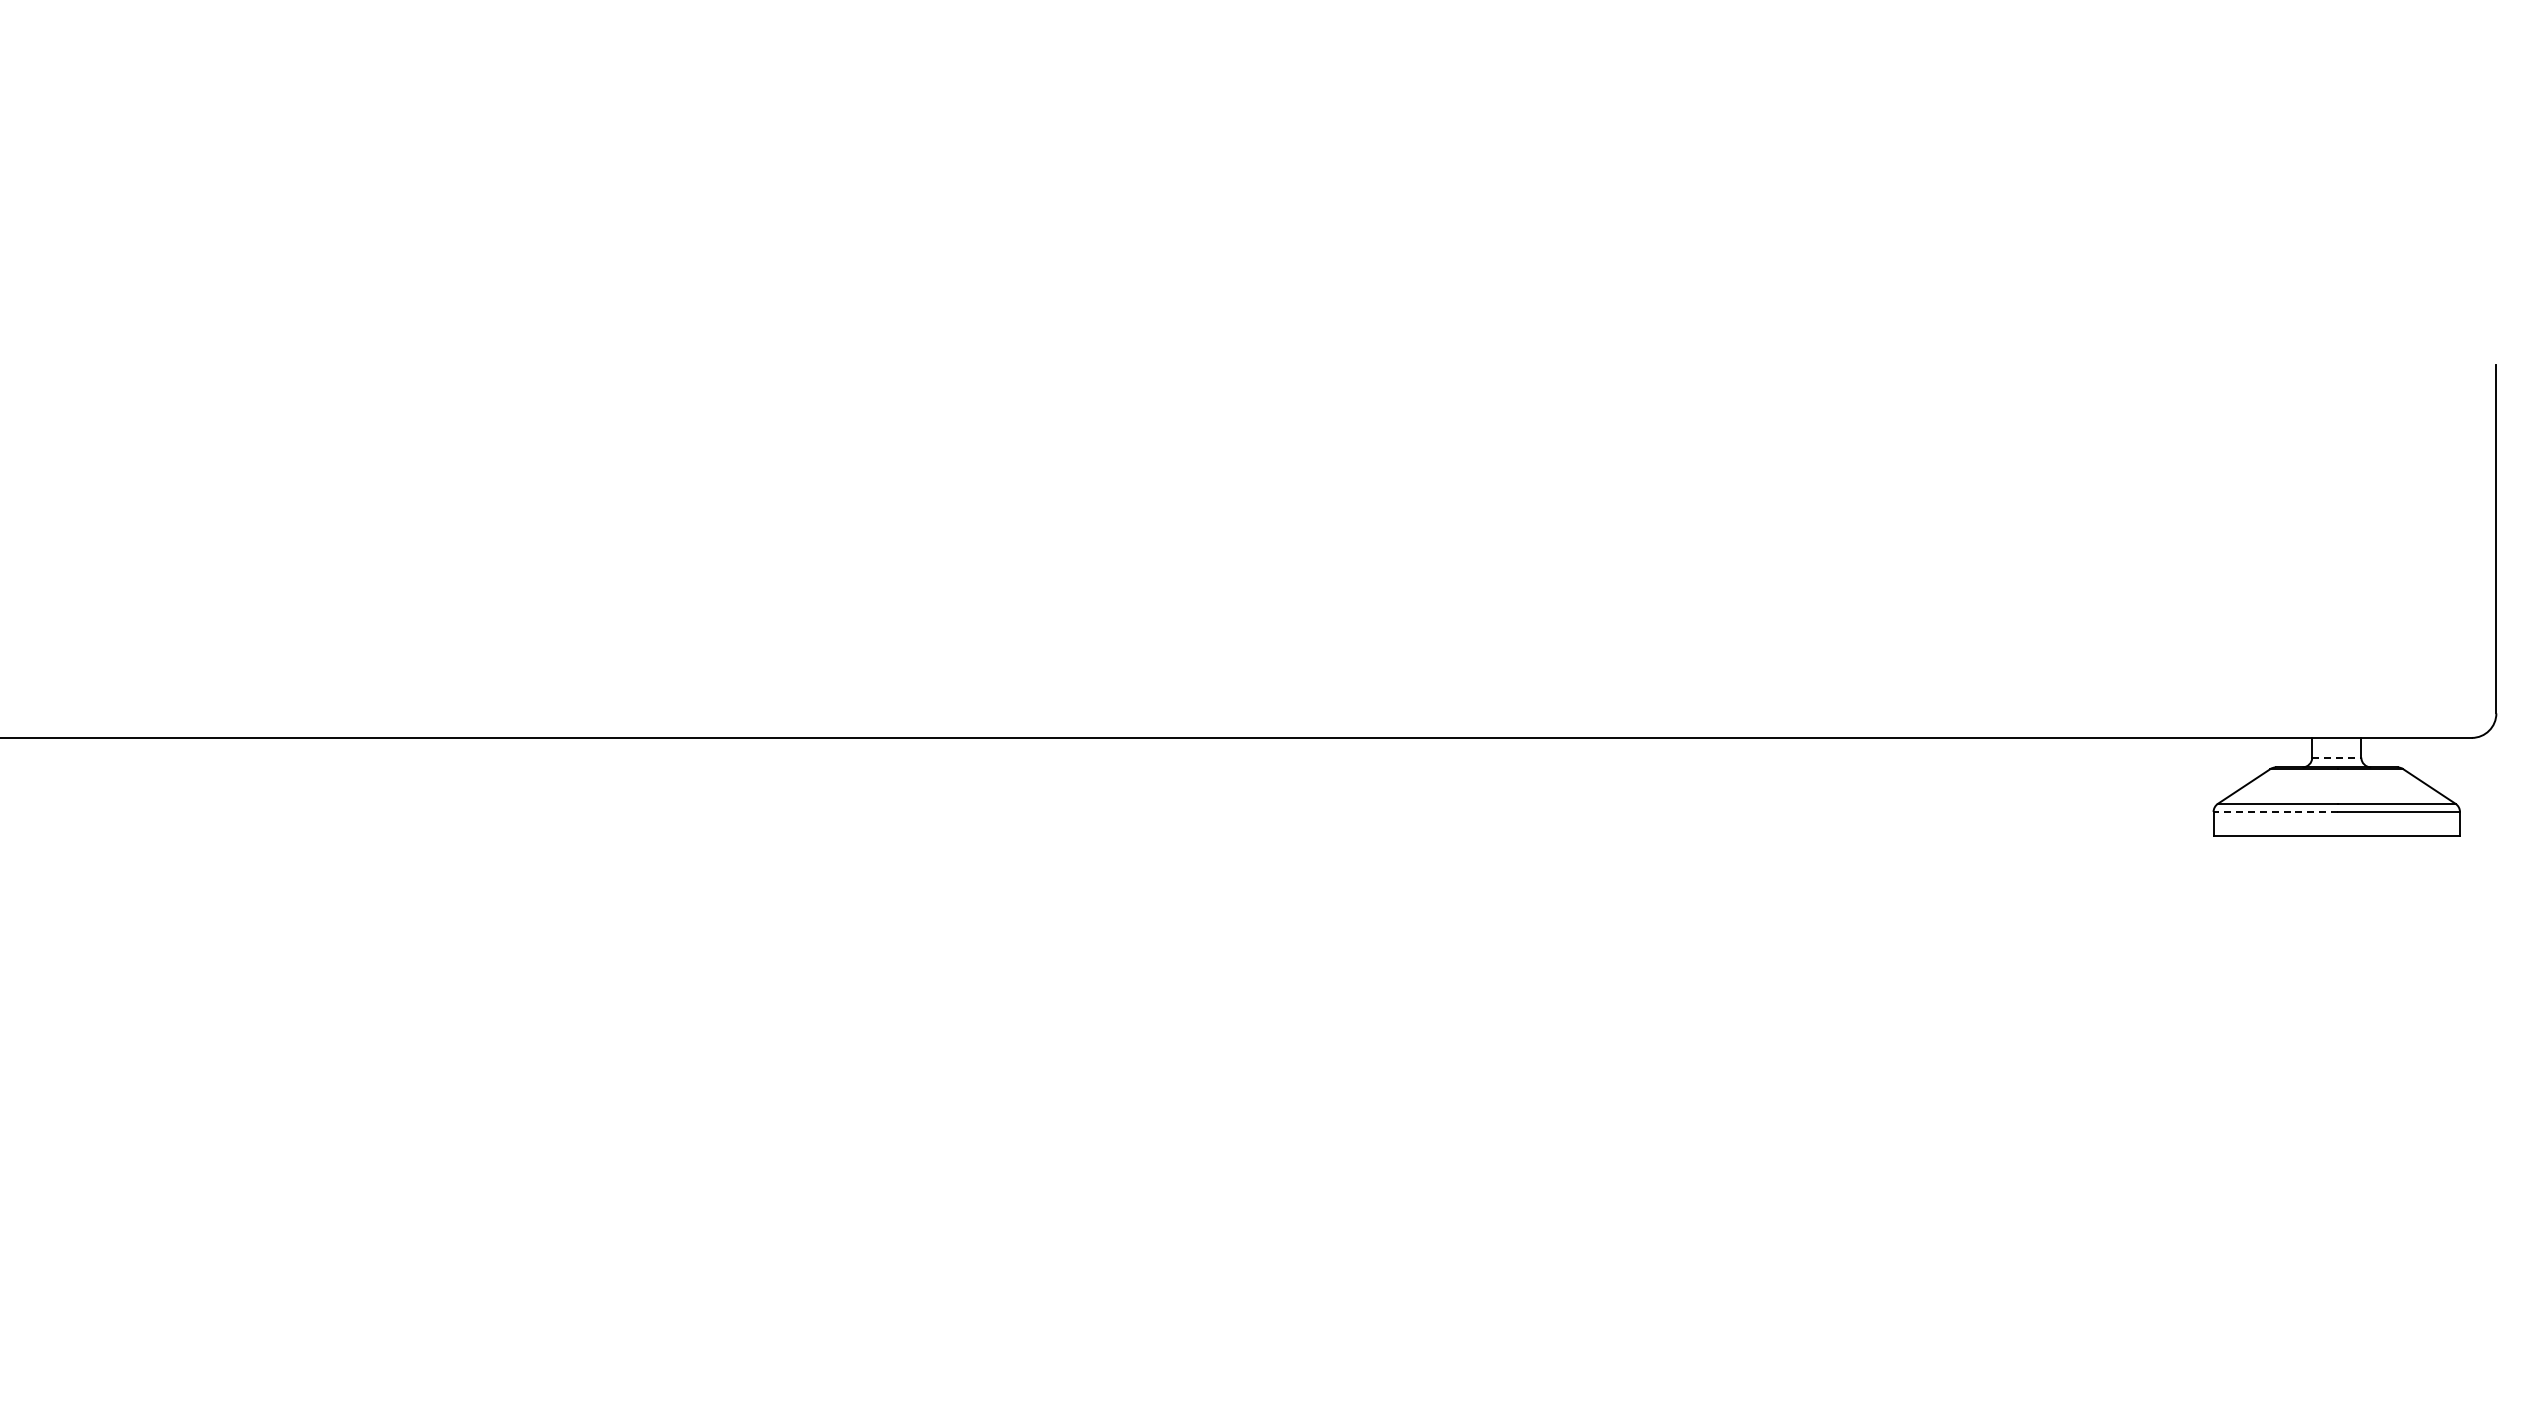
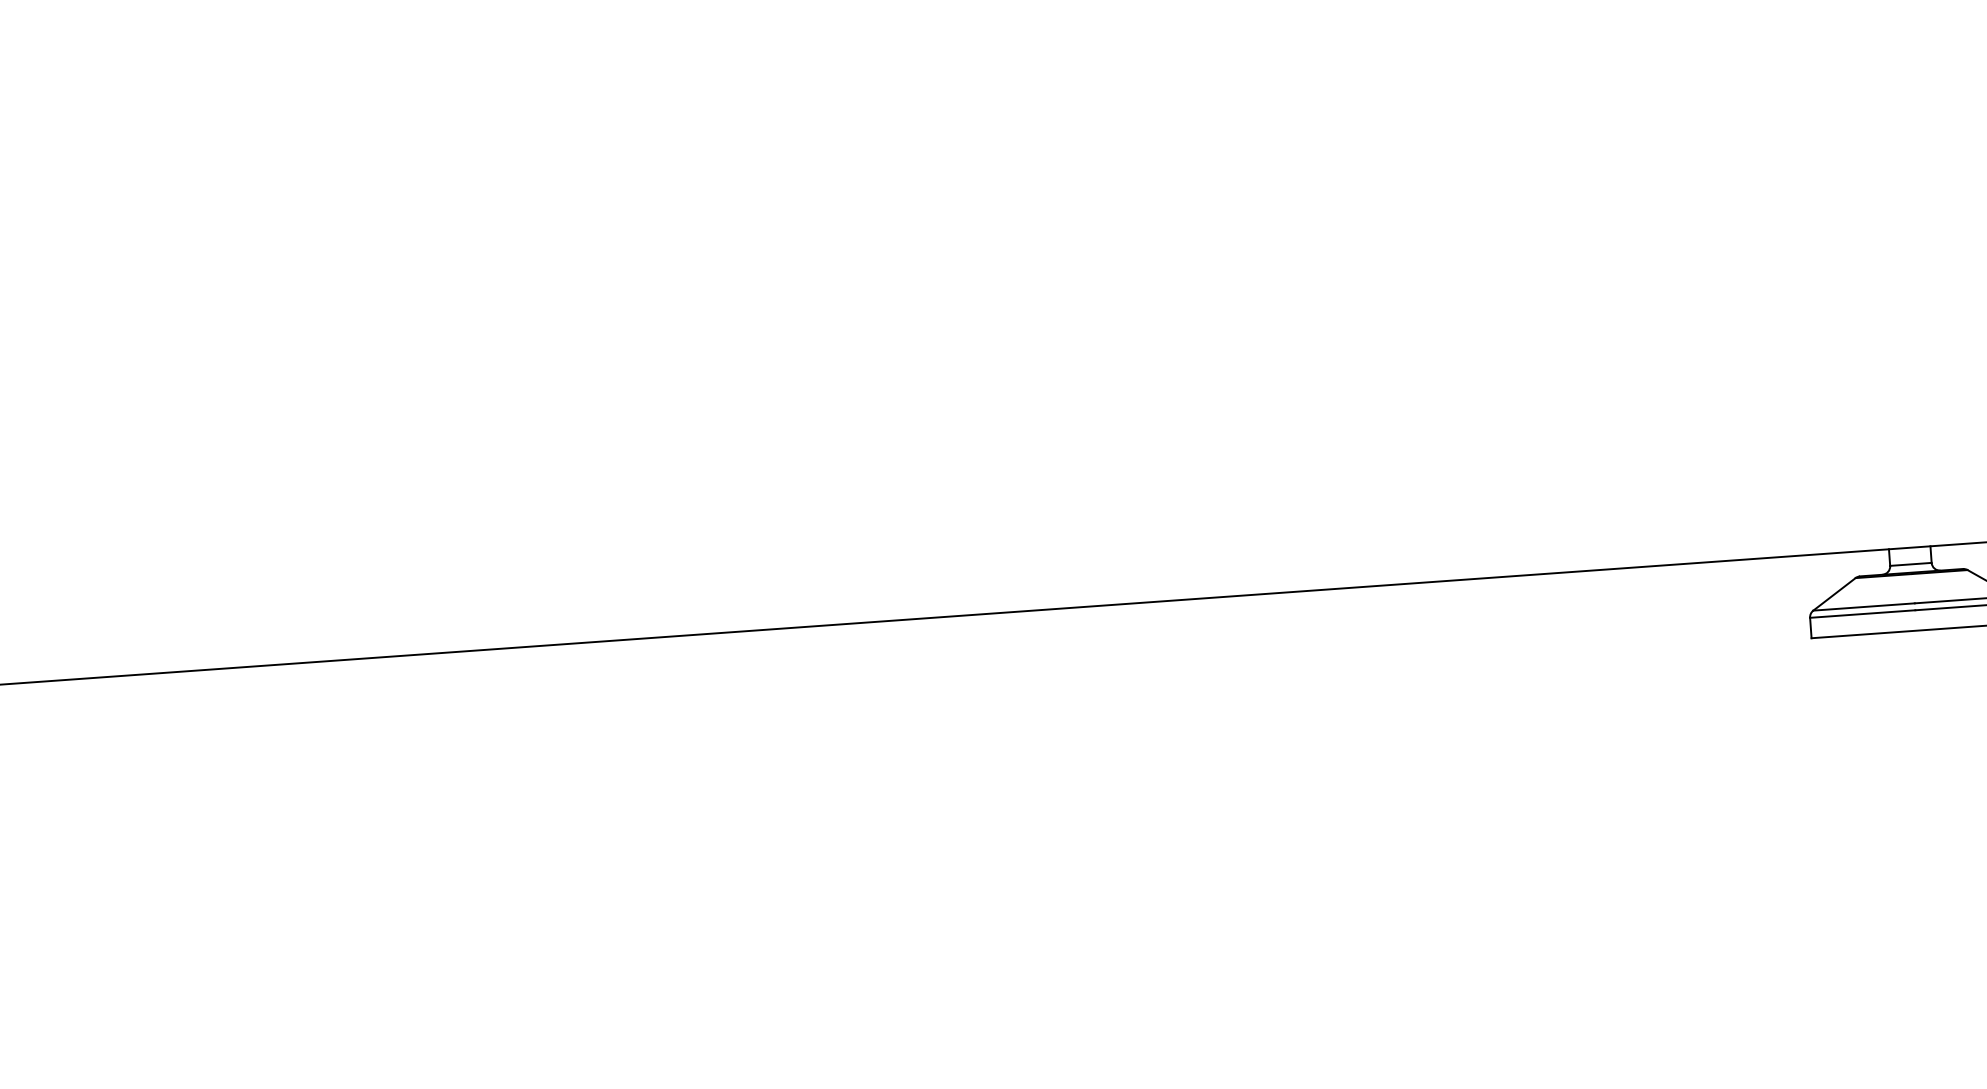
line: (2336, 757) -> (1910, 564), dashed -> solid
line: (2275, 812) -> (1862, 614), dashed -> solid

